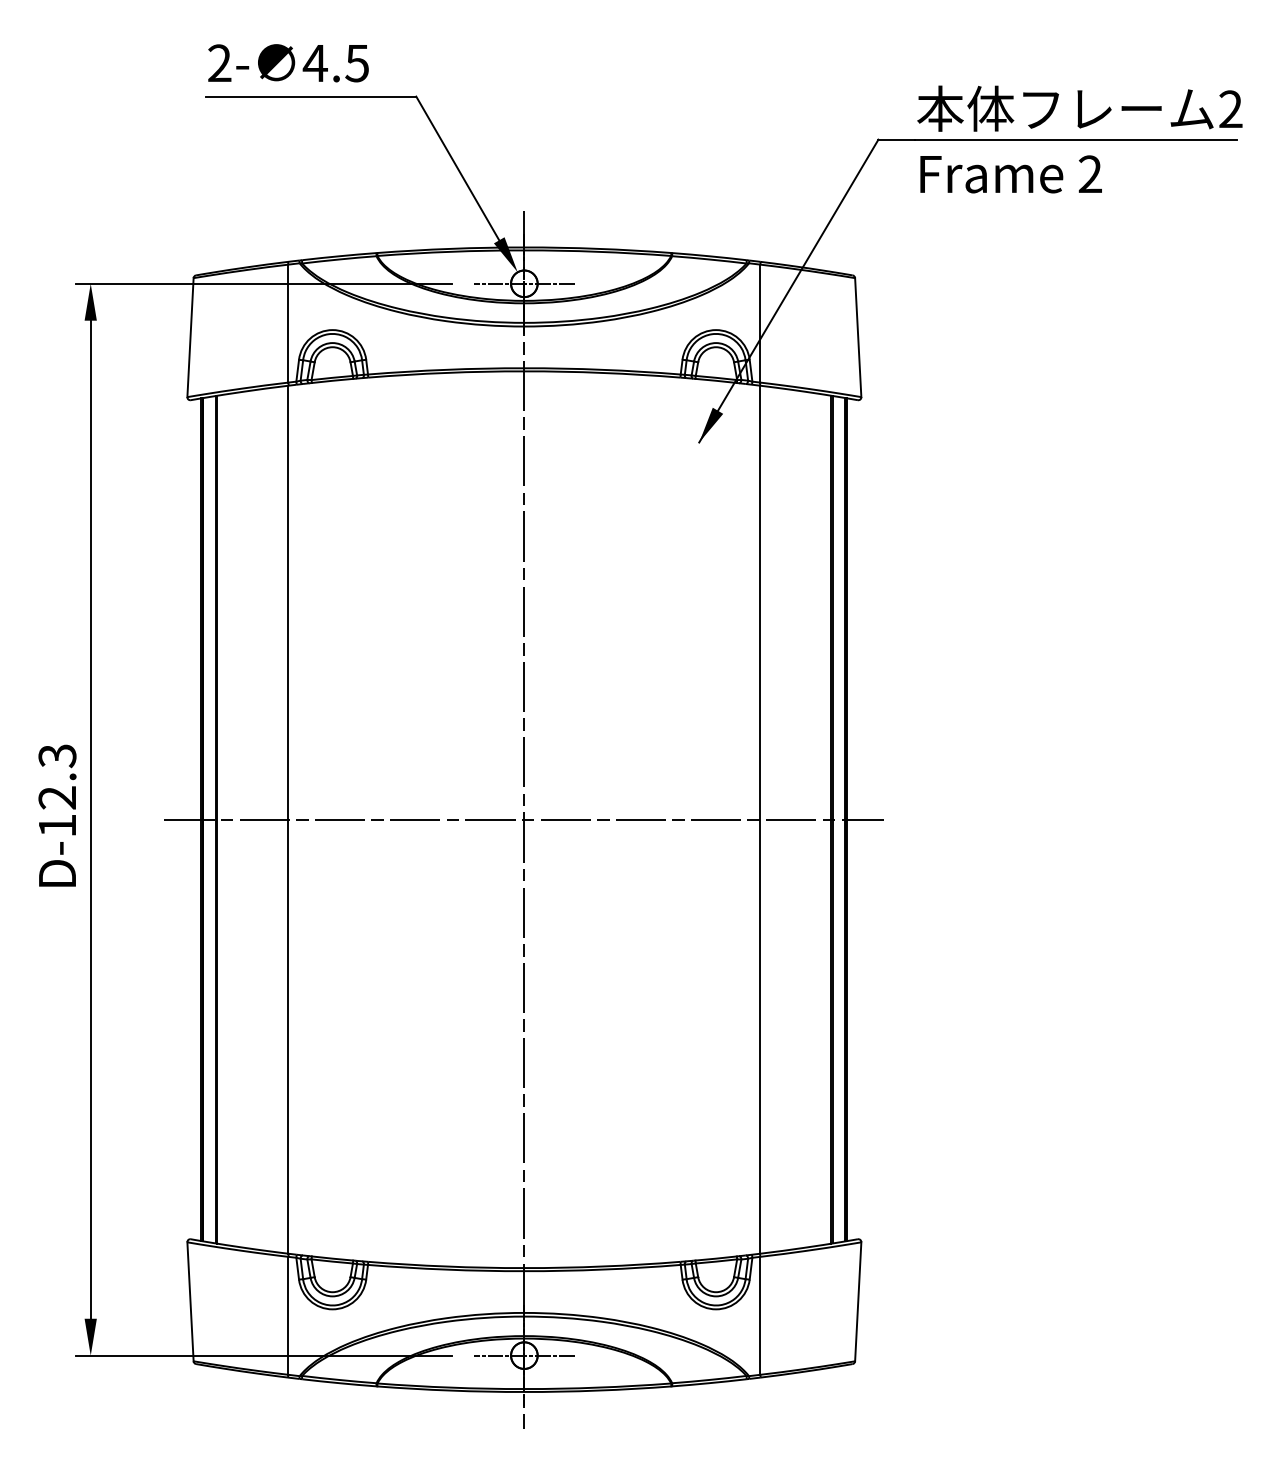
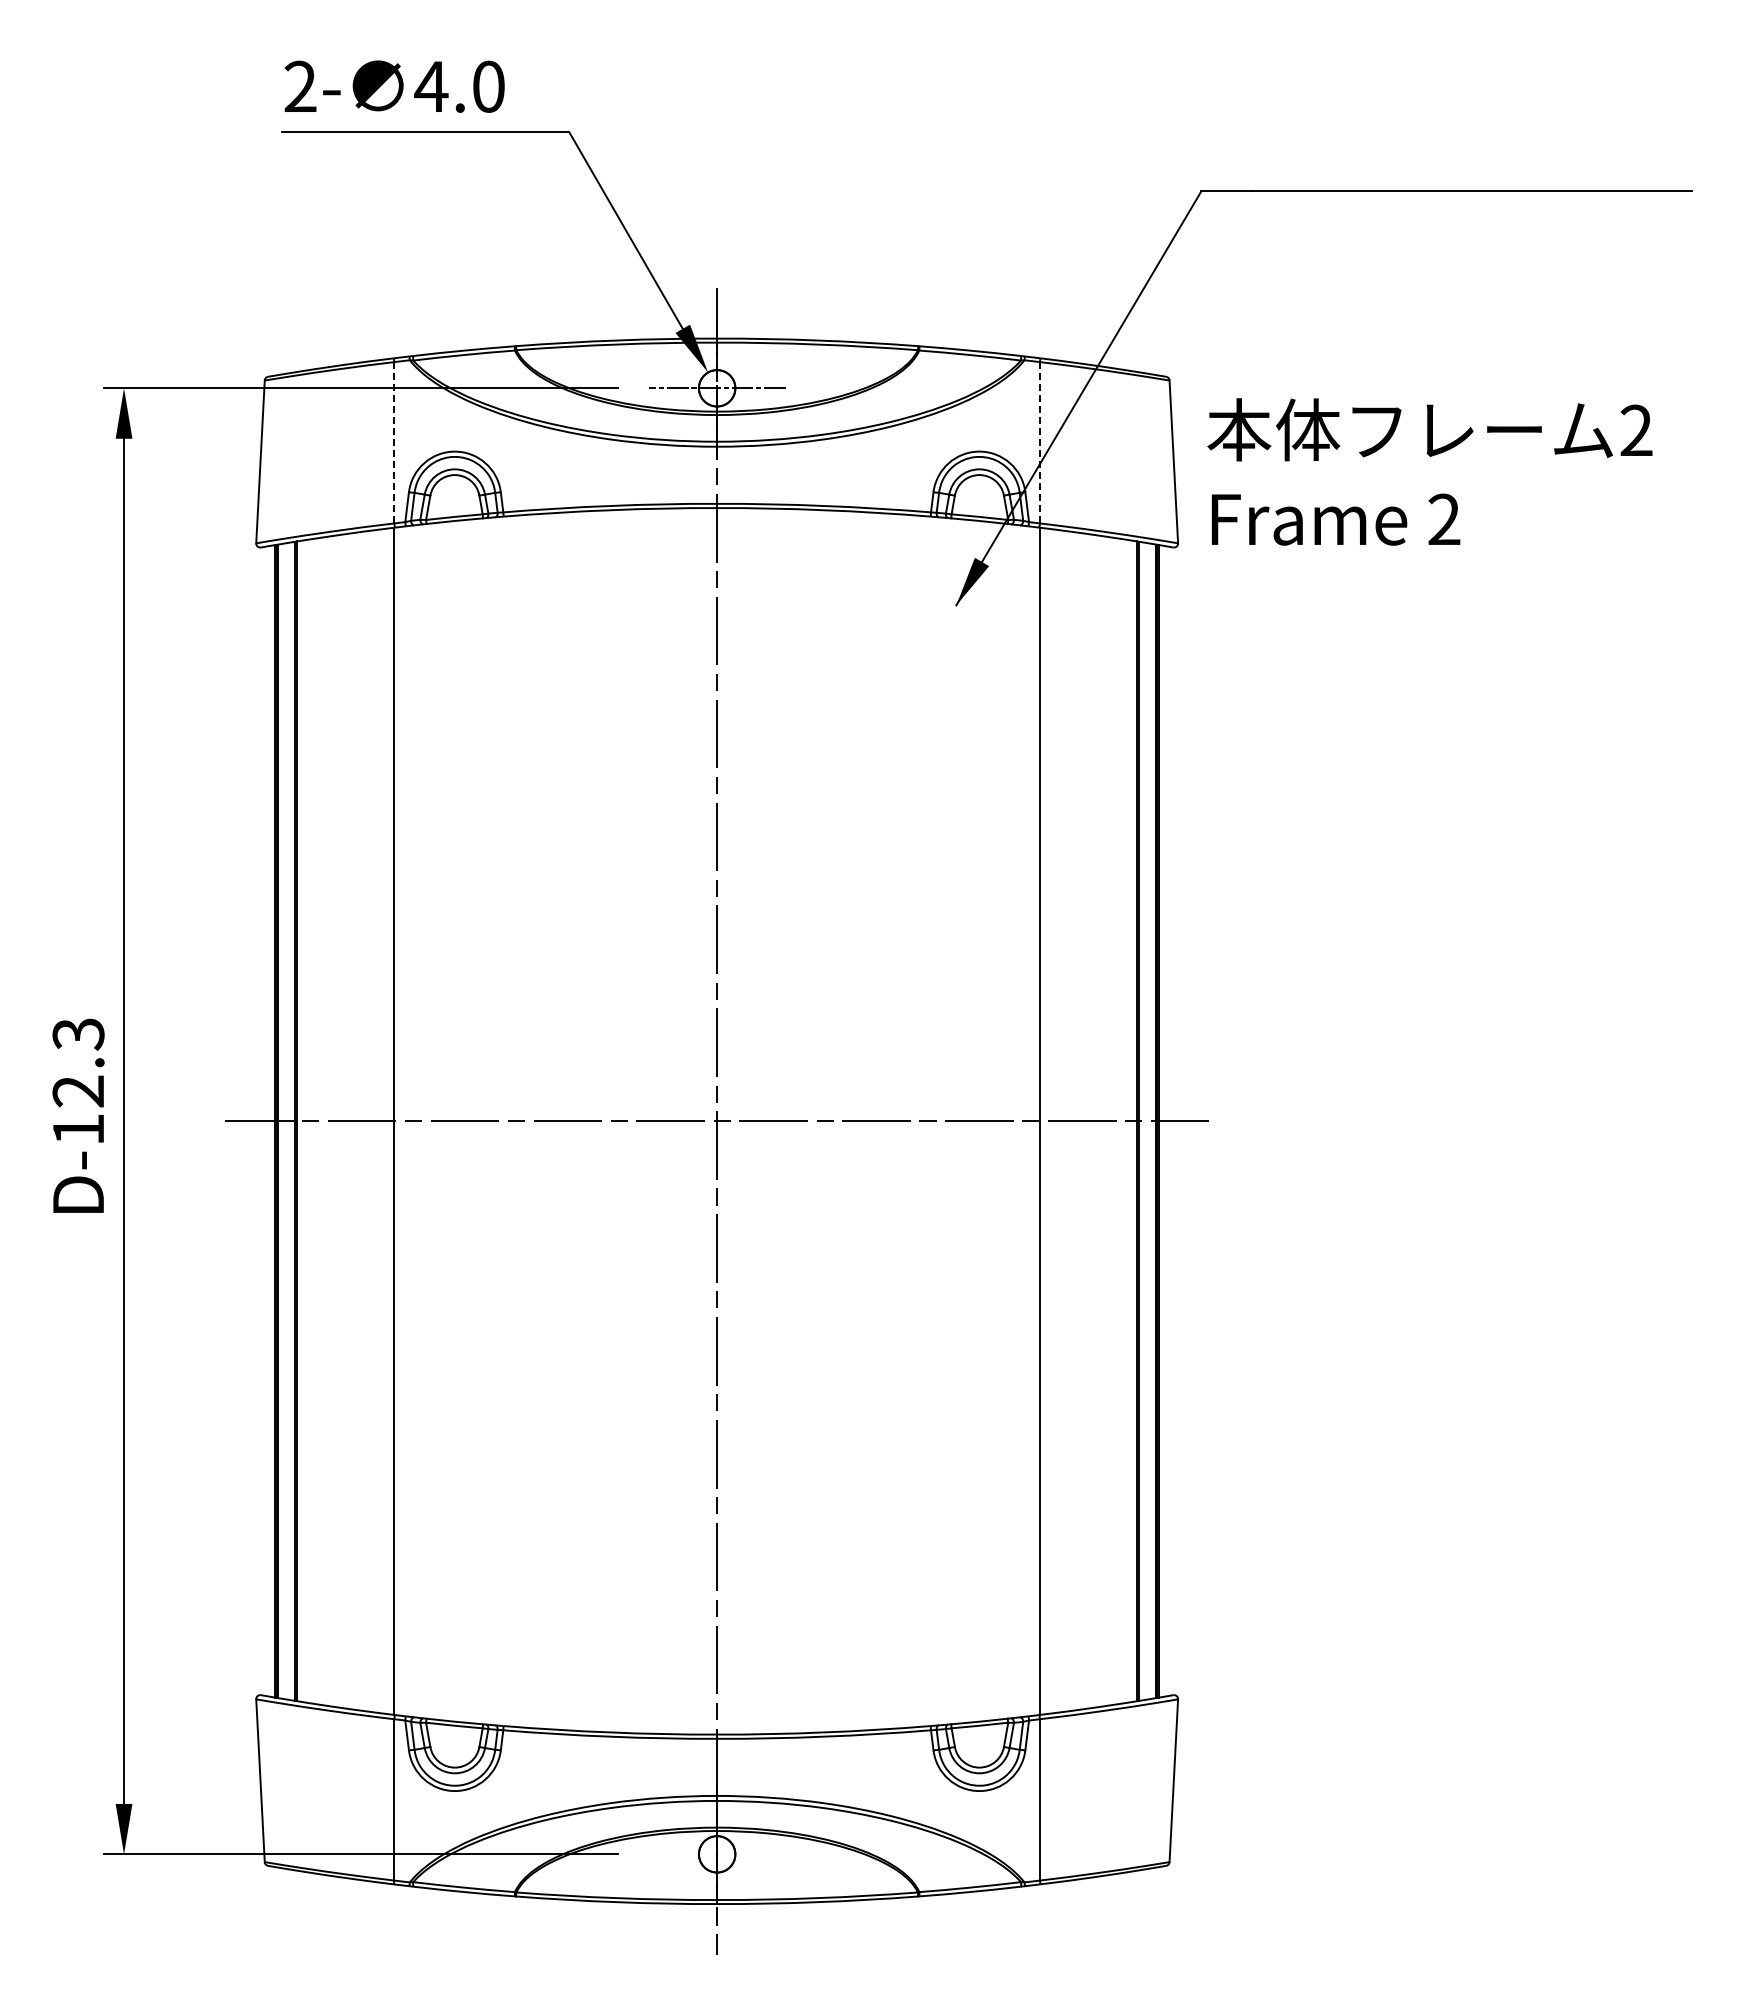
text: (357, 63) -> (488, 86), 4.5 -> 4.0
text: (1079, 139) -> (1429, 471), moved
line: (288, 323) -> (394, 442), solid -> dashed
line: (760, 323) -> (1039, 442), solid -> dashed
line: (523, 1355) -> (716, 1854), removed

